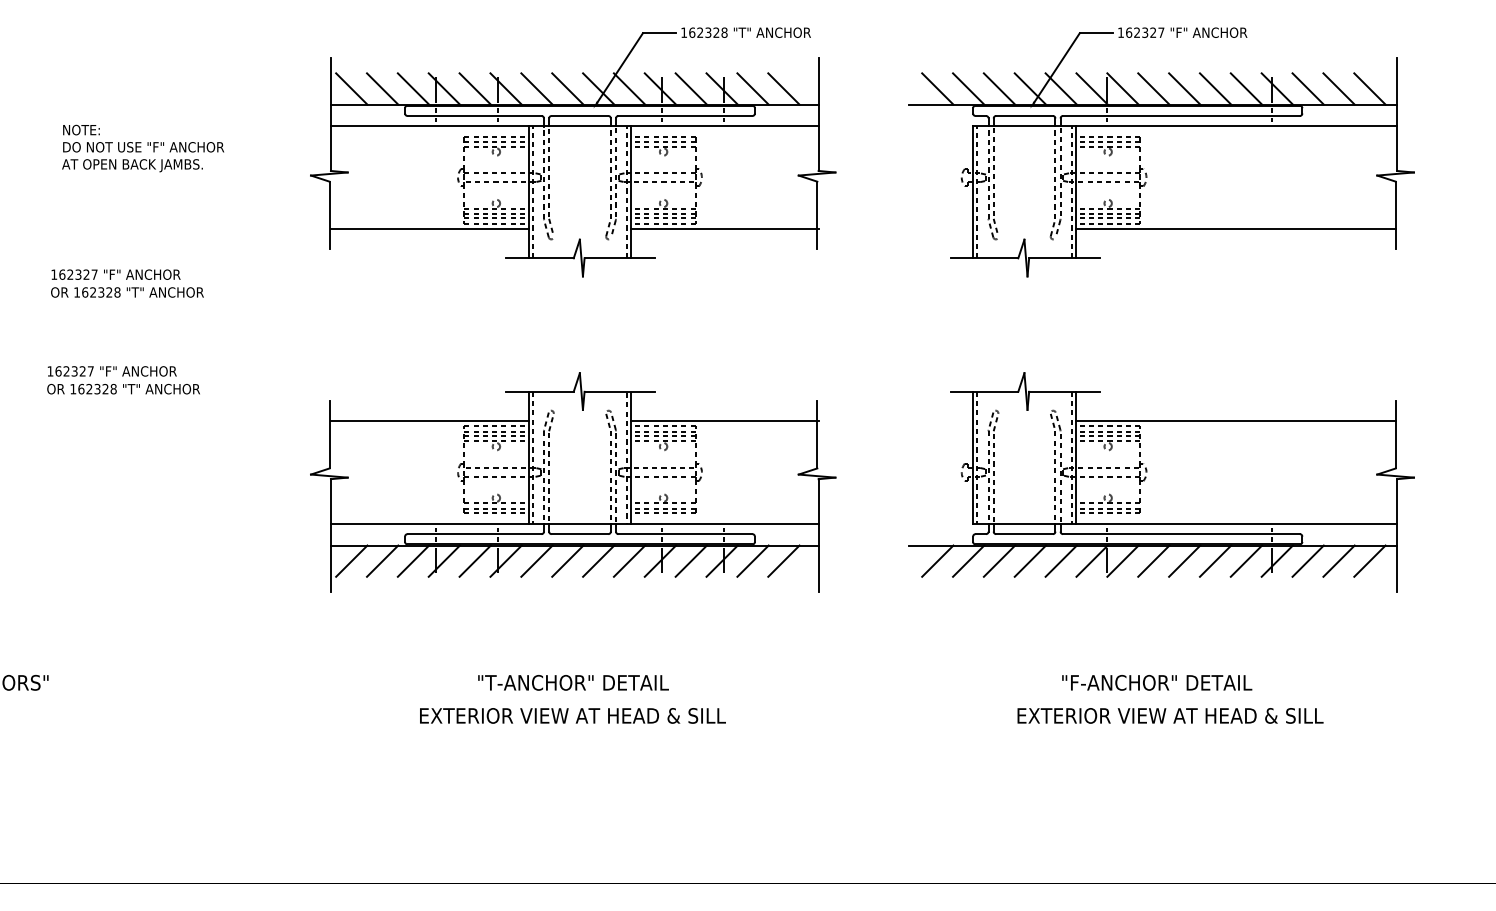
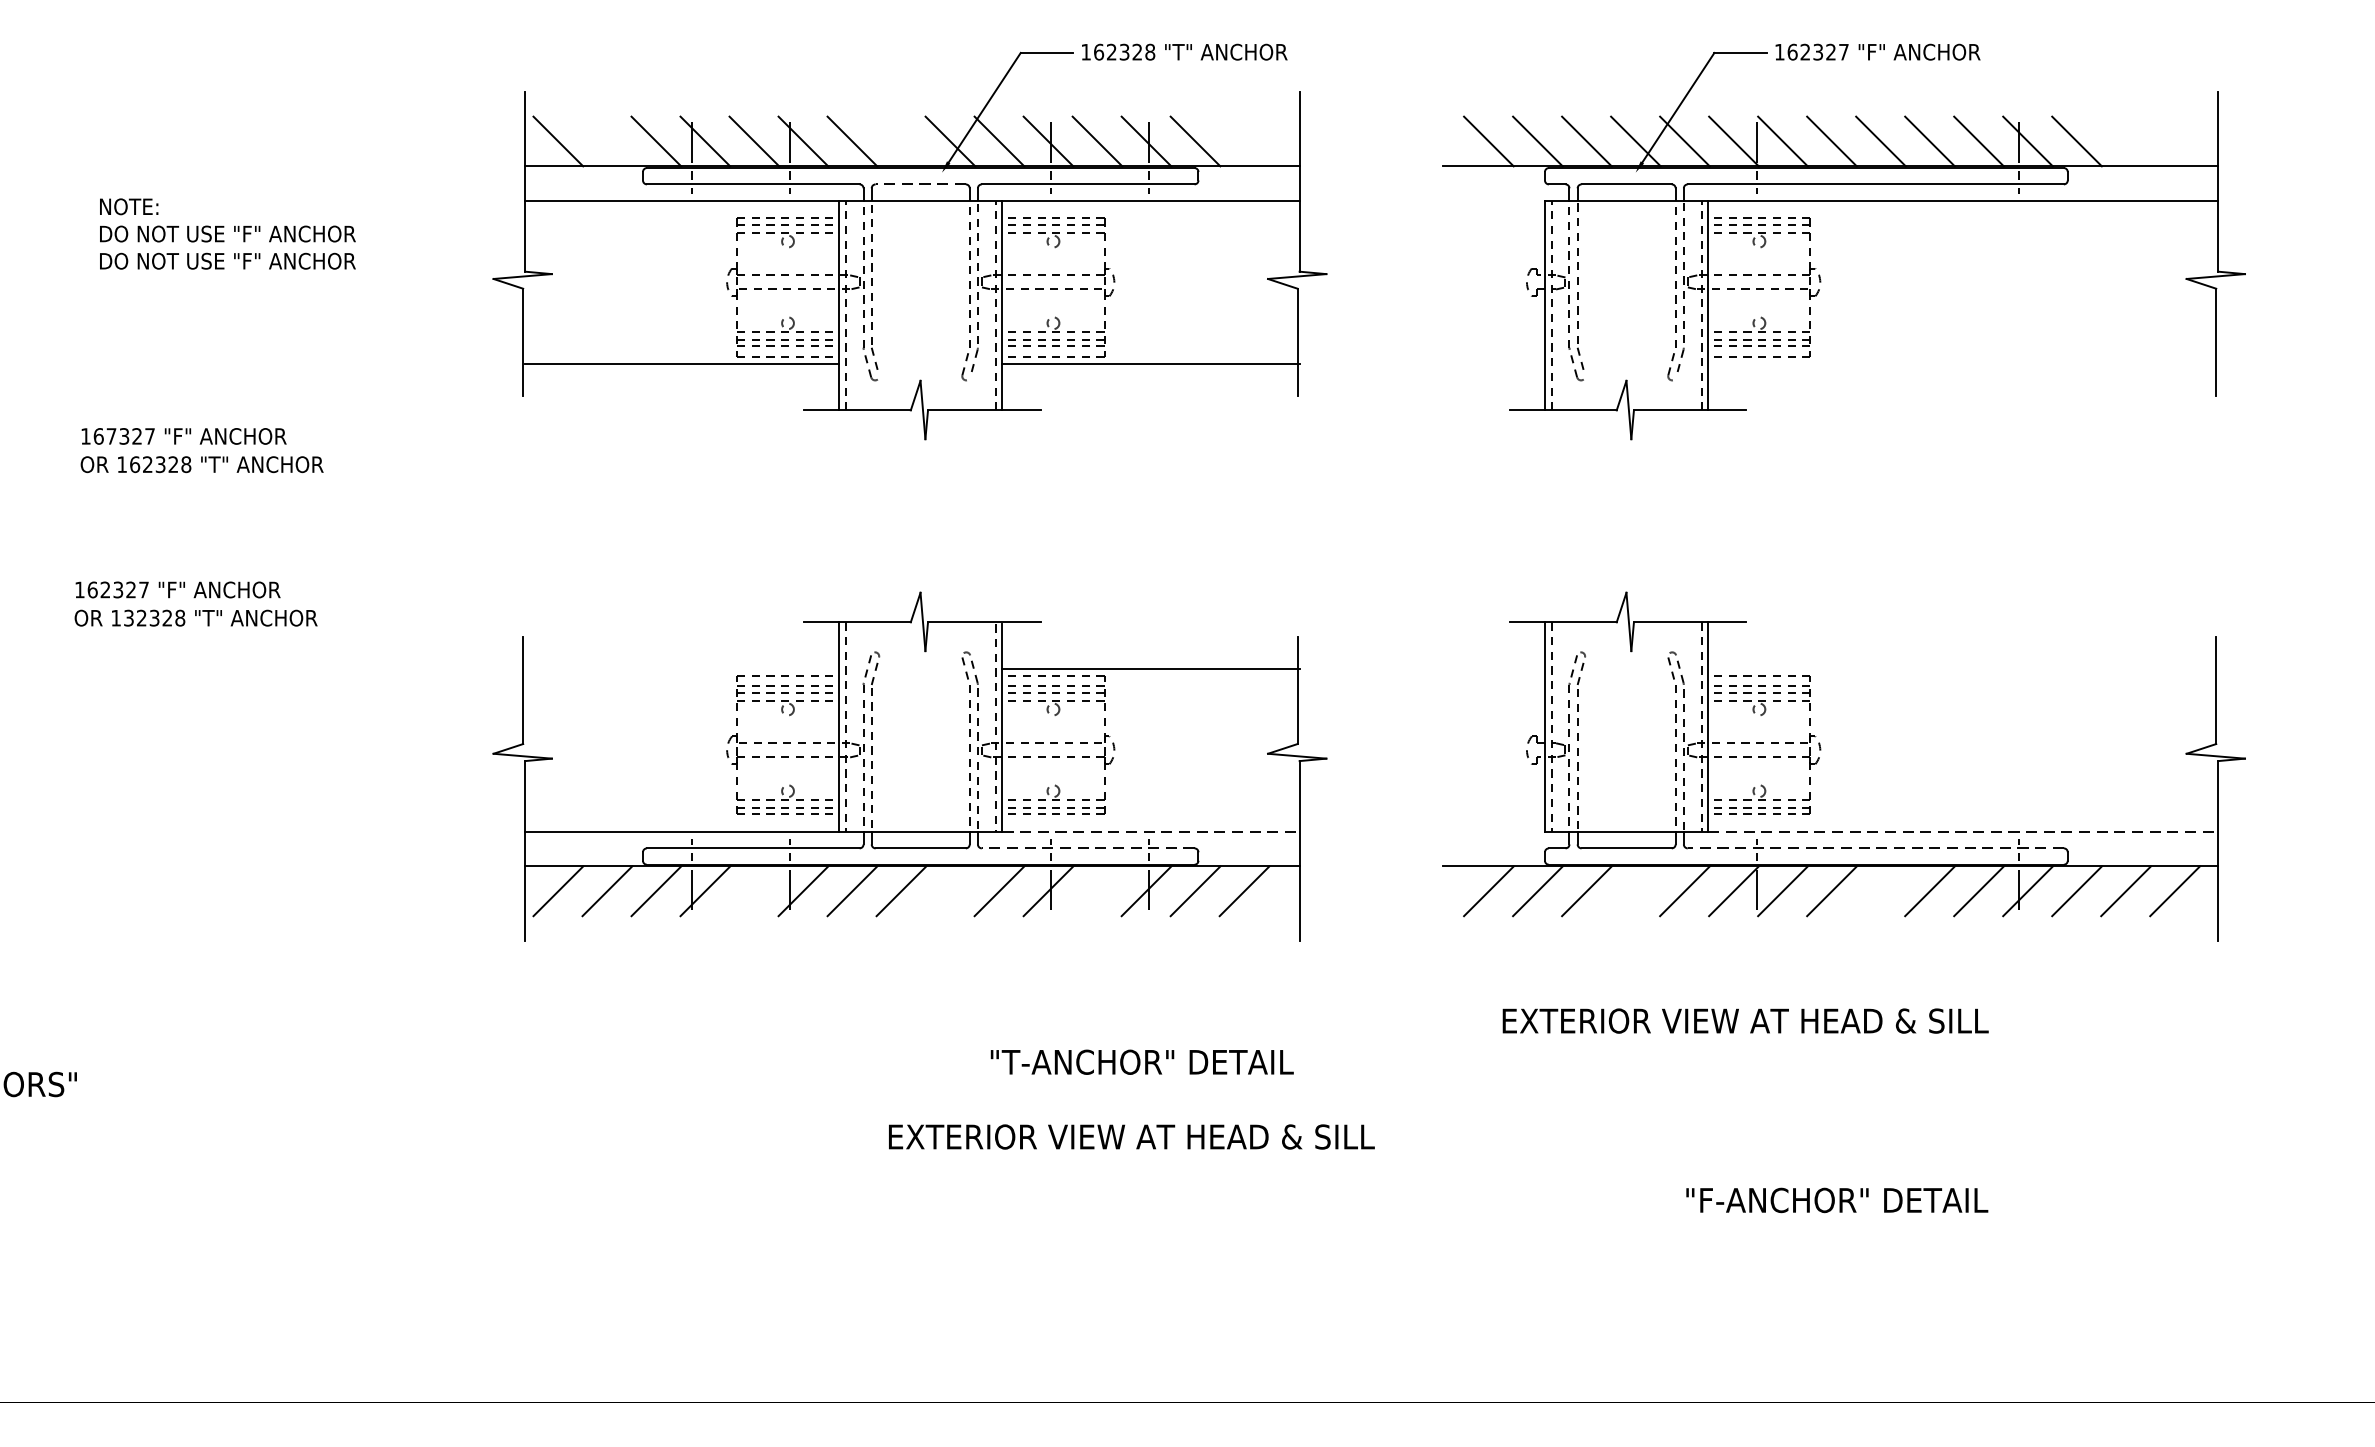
line: (382, 88) -> (607, 140), removed
line: (567, 88) -> (900, 140), removed
line: (783, 88) -> (1243, 140), removed
line: (1338, 88) -> (2125, 140), removed
line: (1369, 88) -> (2174, 140), removed
line: (579, 115) -> (919, 183), solid -> dashed
text: (143, 165) -> (227, 263), AT OPEN BACK JAMBS. -> DO NOT USE "F" ANCHOR
line: (1235, 229) -> (1961, 364), removed
text: (70, 274) -> (111, 436), 162327 -> 167327
text: (81, 388) -> (129, 617), 162328 -> 132328
line: (429, 420) -> (681, 667), removed
line: (1235, 420) -> (1961, 667), removed
line: (725, 523) -> (1151, 831), solid -> dashed
line: (1236, 523) -> (1963, 831), solid -> dashed
line: (685, 534) -> (1088, 848), solid -> dashed
line: (1180, 534) -> (1874, 848), solid -> dashed
line: (474, 560) -> (753, 890), removed
line: (598, 560) -> (950, 890), removed
line: (690, 560) -> (1096, 890), removed
line: (1030, 560) -> (1636, 890), removed
line: (1184, 560) -> (1880, 890), removed
text: (573, 682) -> (1142, 1061), moved
text: (1157, 682) -> (1837, 1199), moved
text: (572, 715) -> (1131, 1136), moved
text: (1170, 715) -> (1745, 1020), moved

